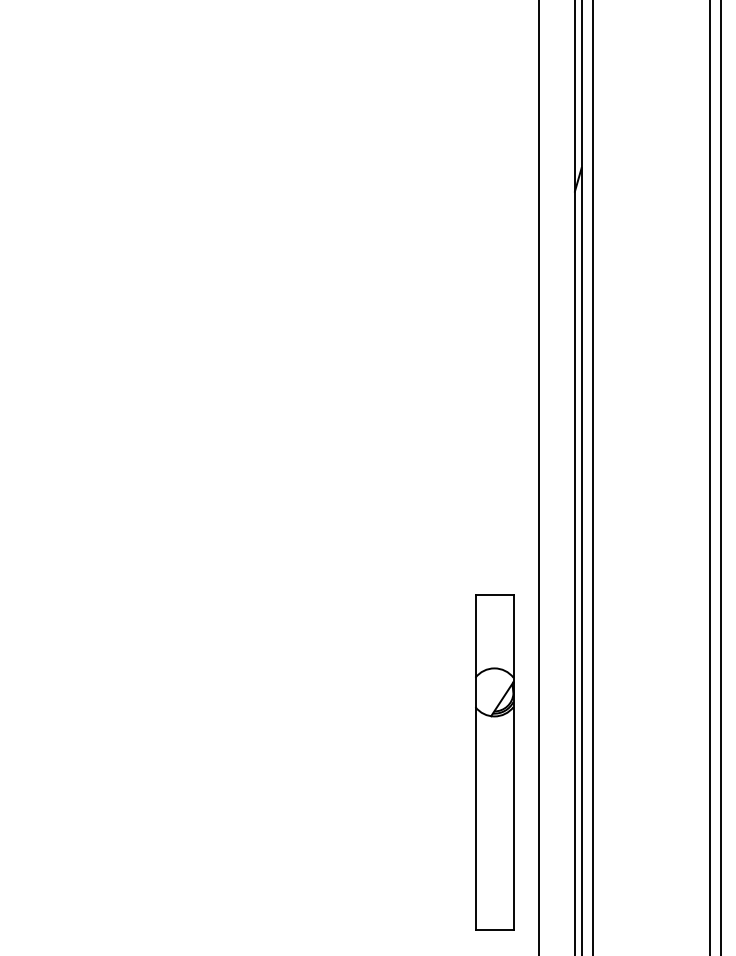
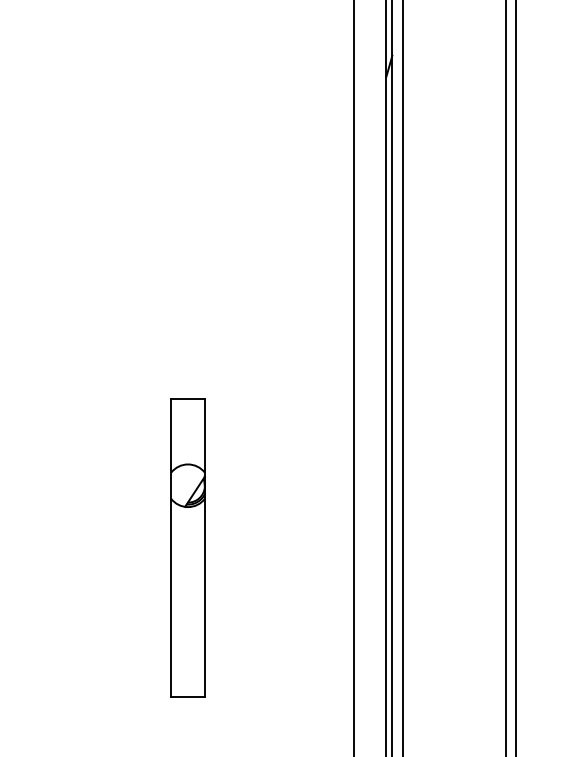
part: (494, 762) -> (188, 547), moved

